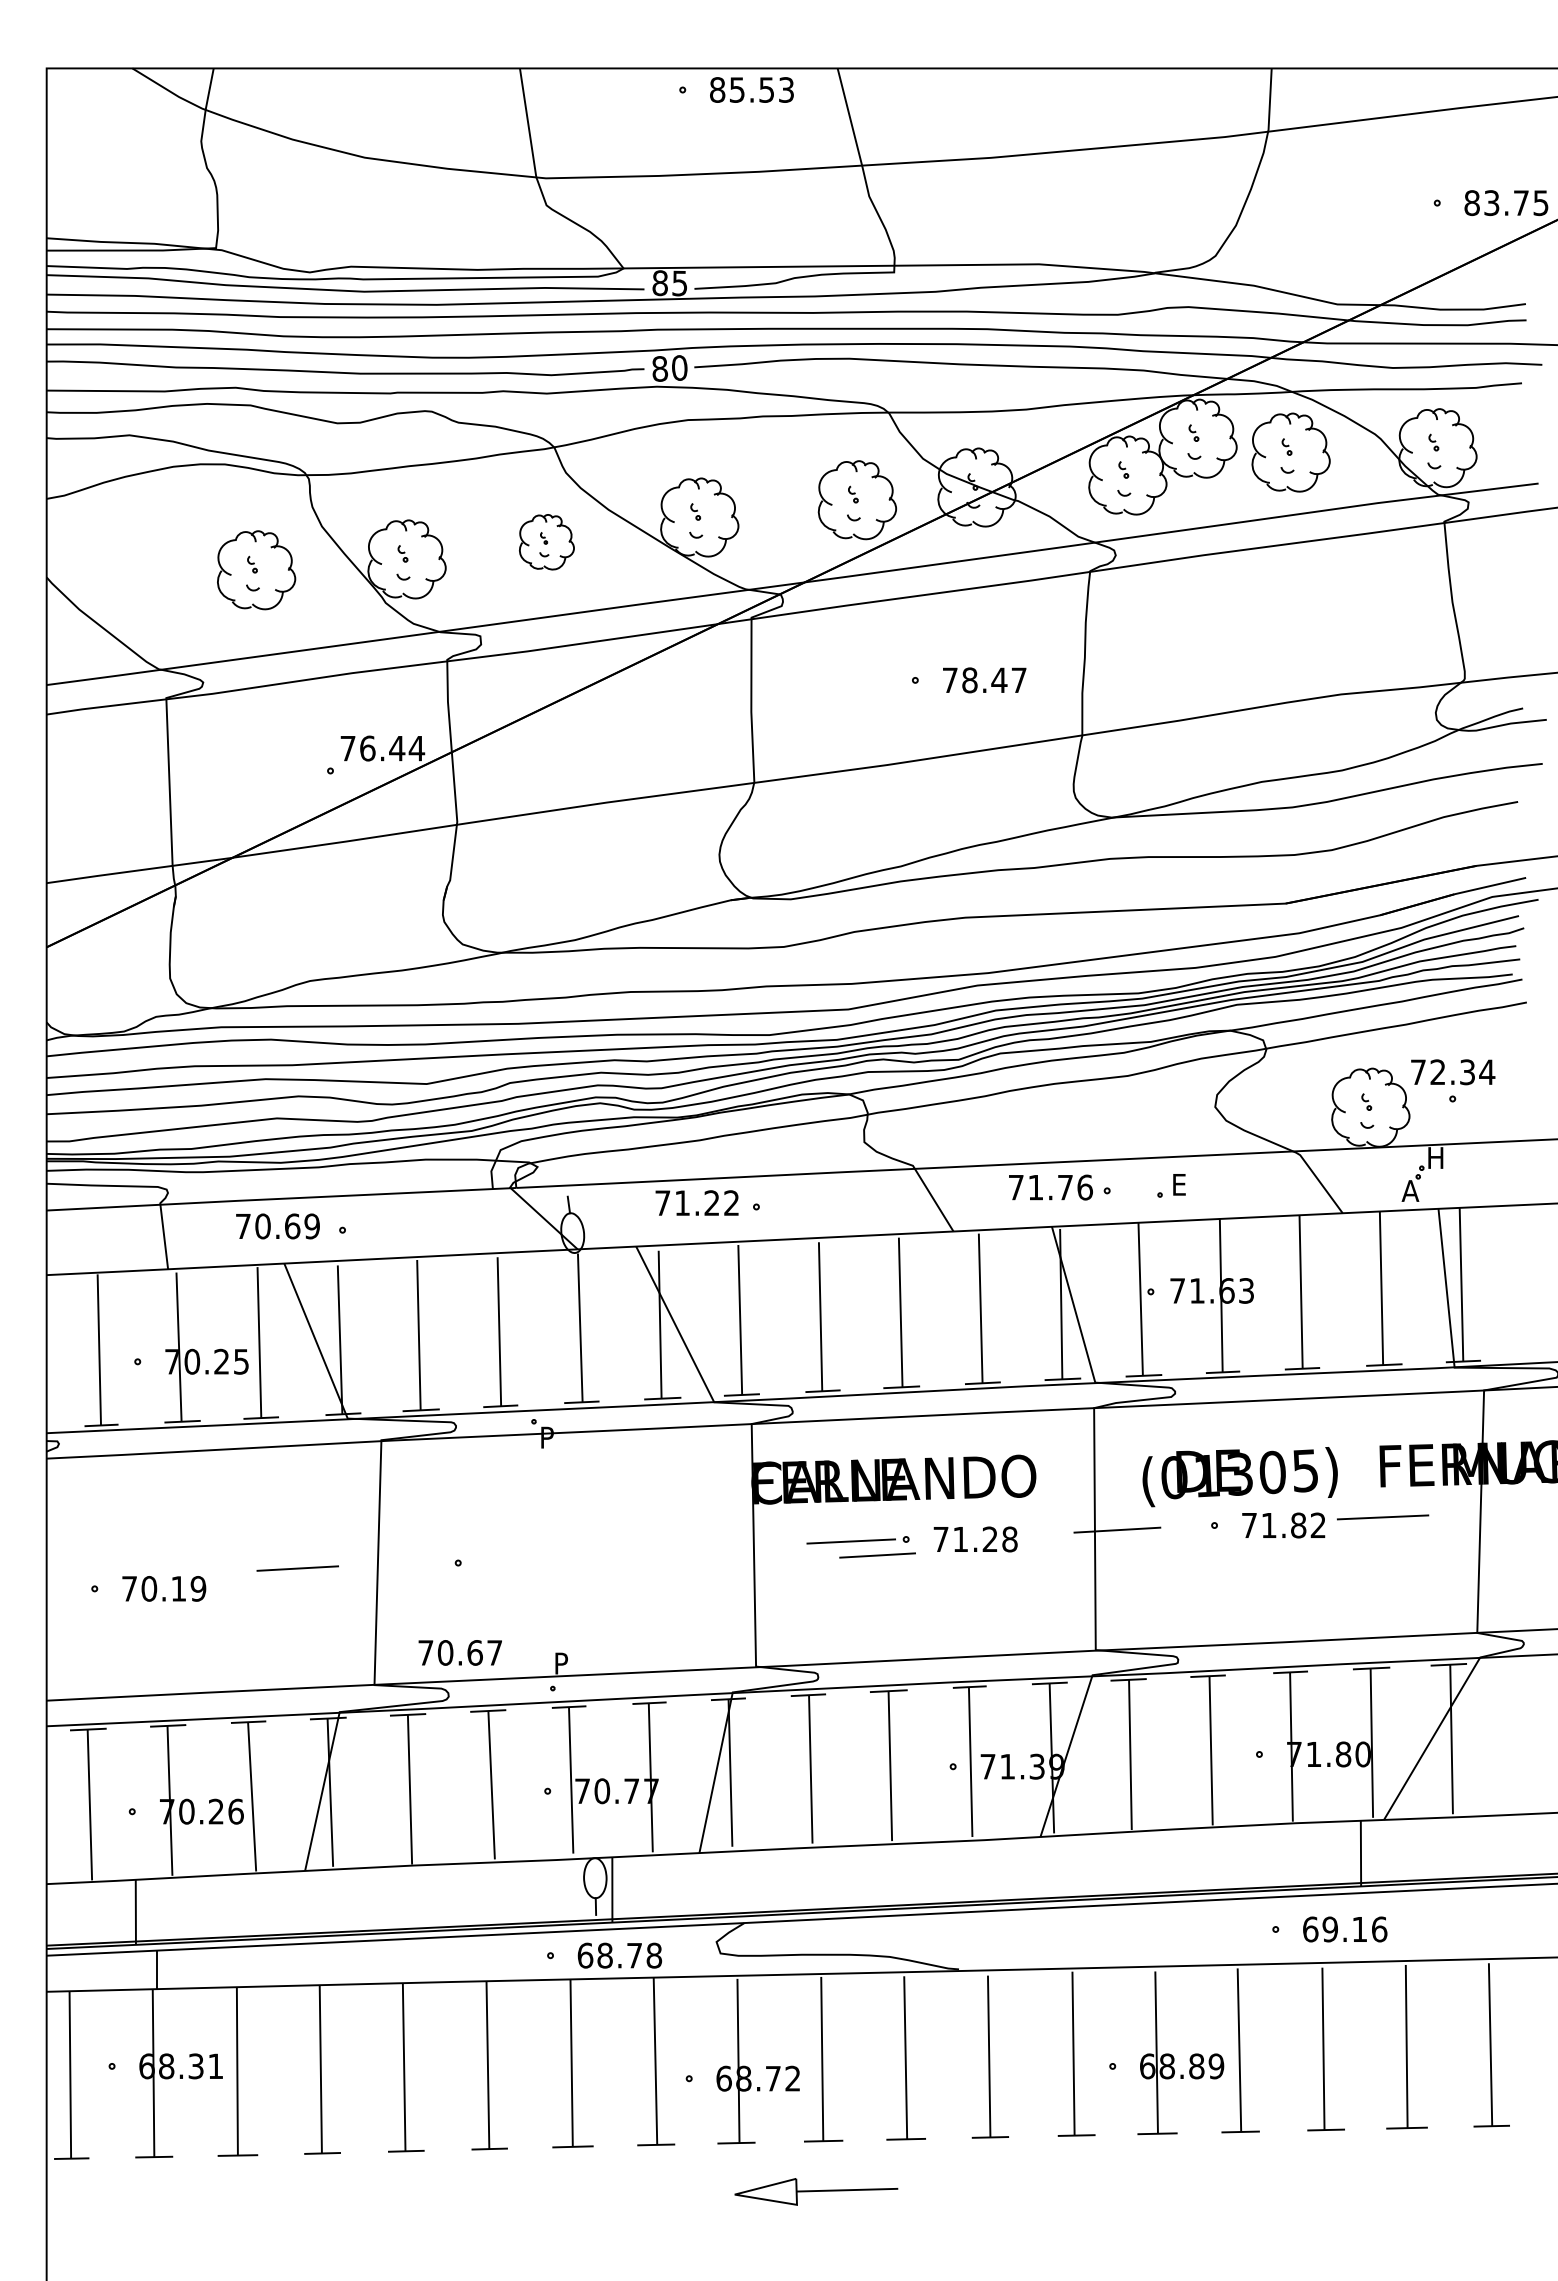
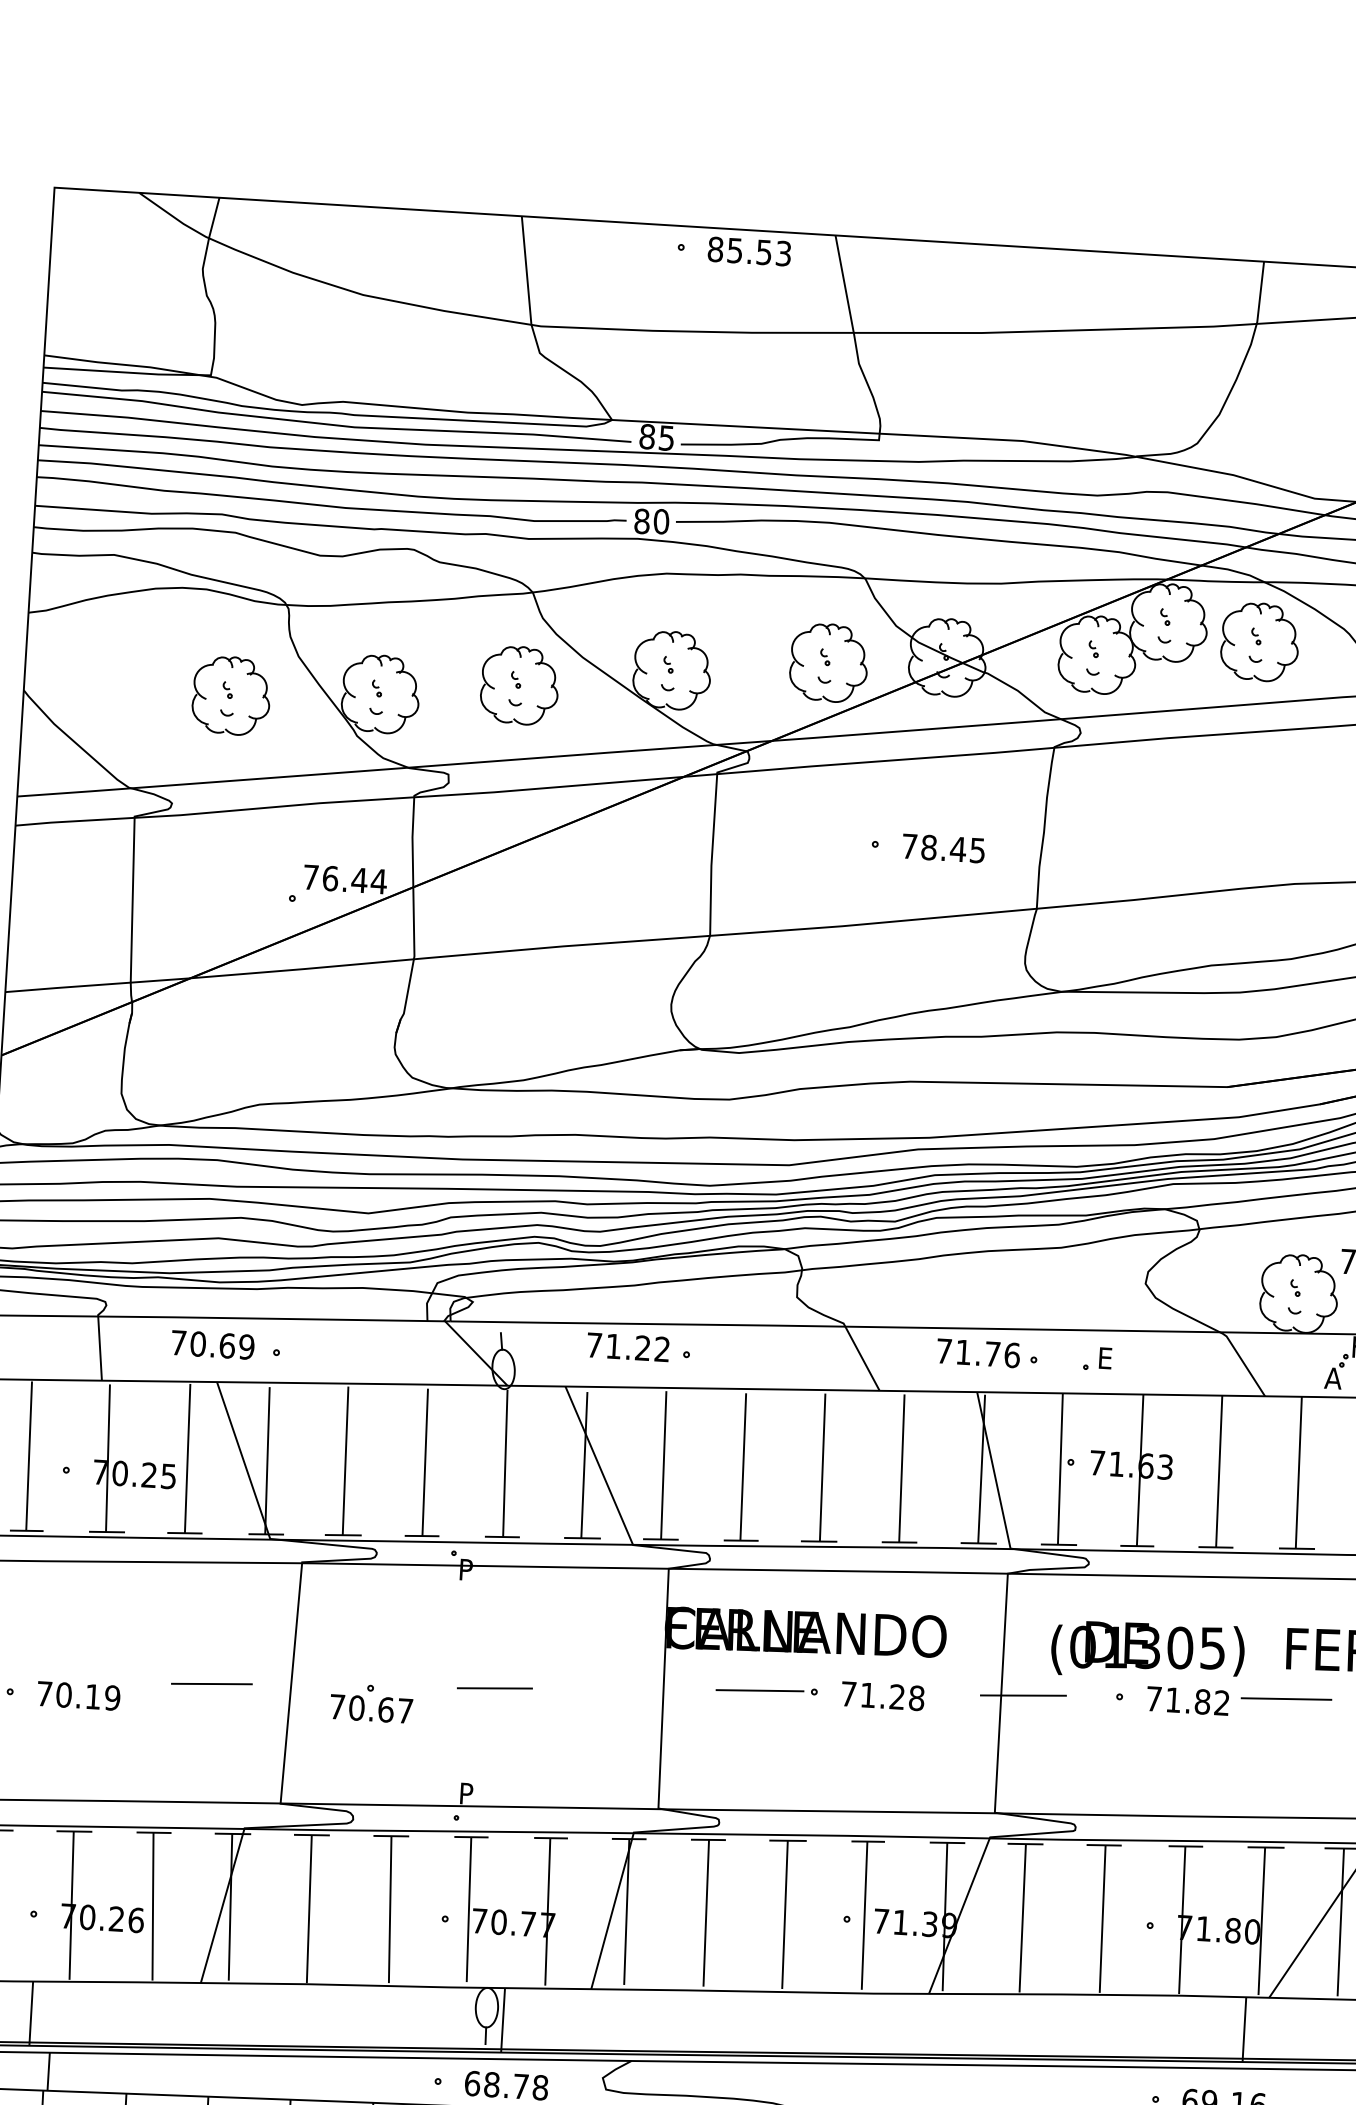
part: (546, 542) -> (519, 685), size x1.43
text: (1018, 680) -> (977, 850), 78.47 -> 78.45
line: (877, 1555) -> (494, 1688), moved
text: (459, 1652) -> (370, 1708), moved

